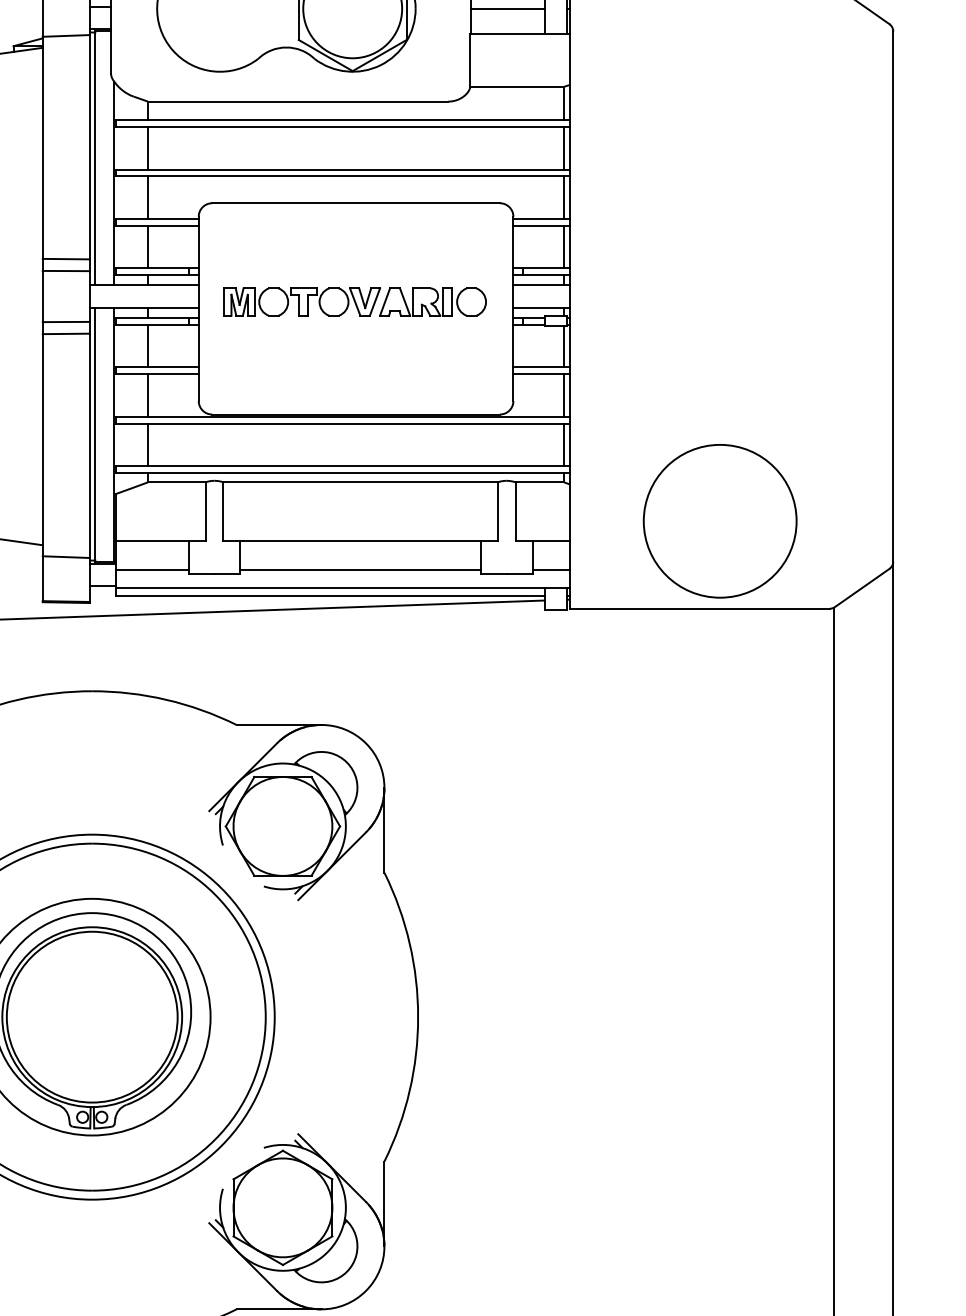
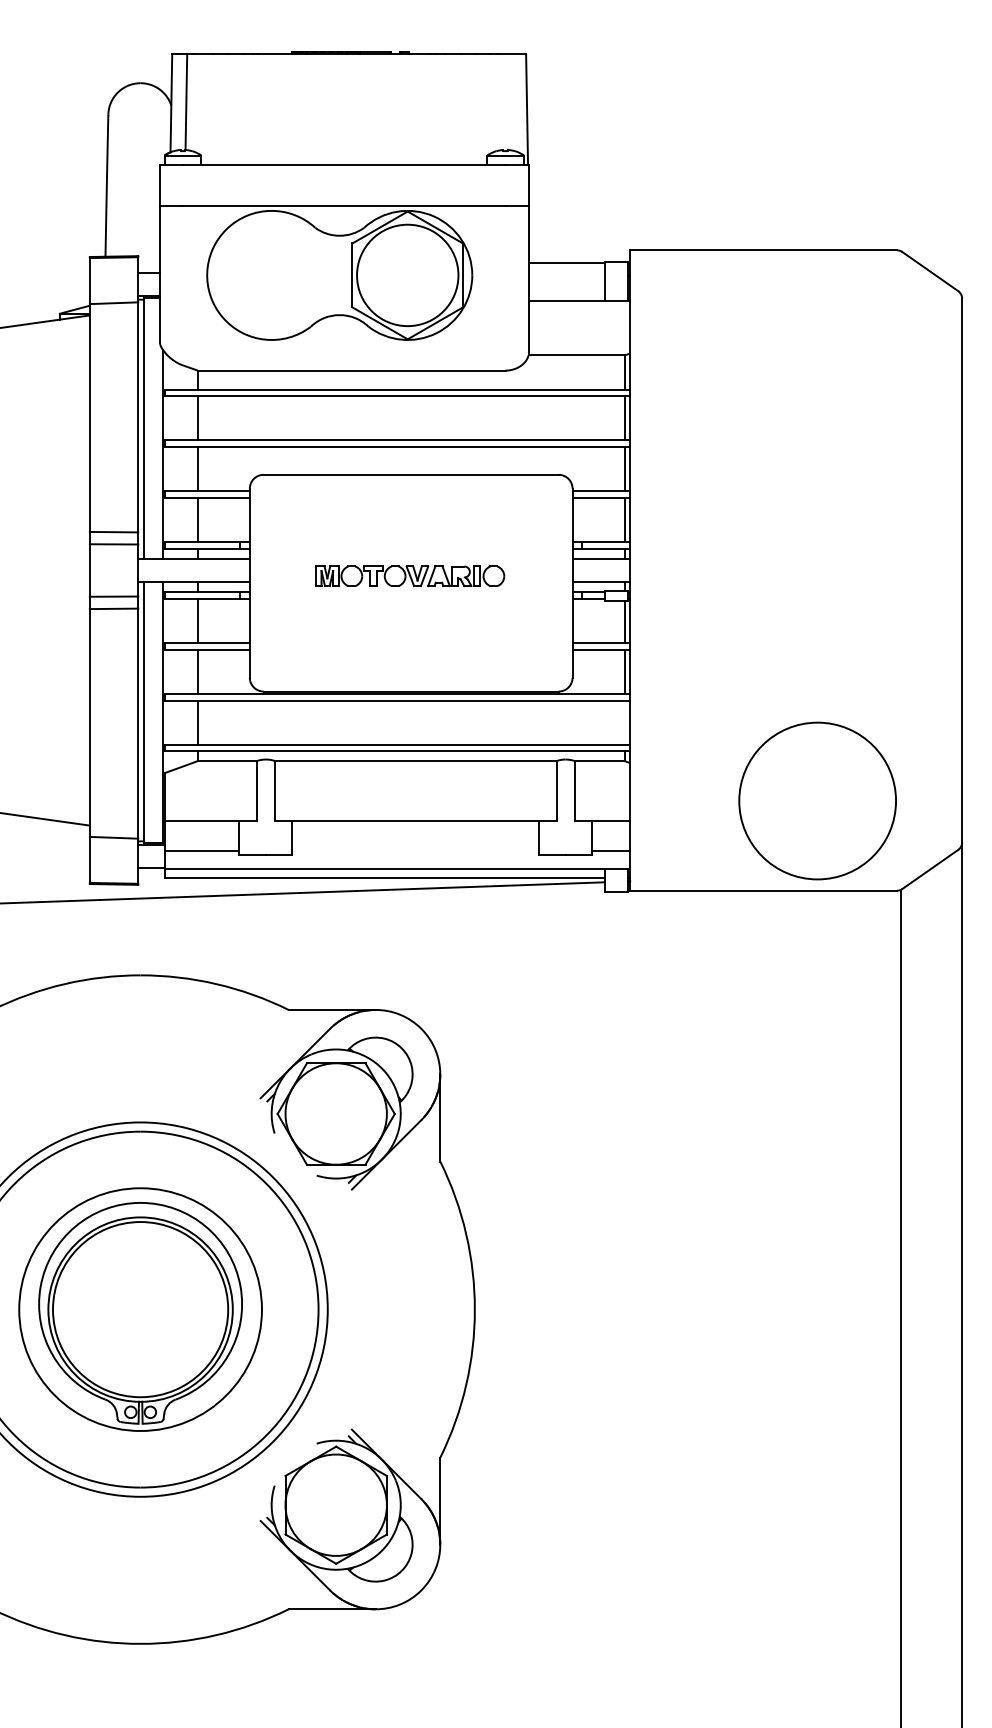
line: (507, 8) -> (566, 275), removed
part: (355, 302) -> (410, 576), size x0.7
line: (564, 444) -> (624, 722), removed
circle: (720, 520) -> (817, 800), moved
line: (360, 569) -> (415, 850), removed

